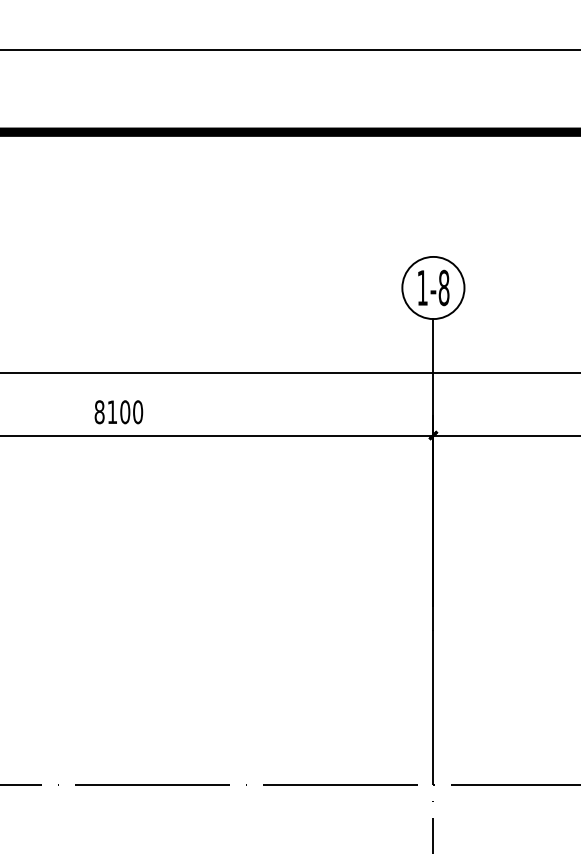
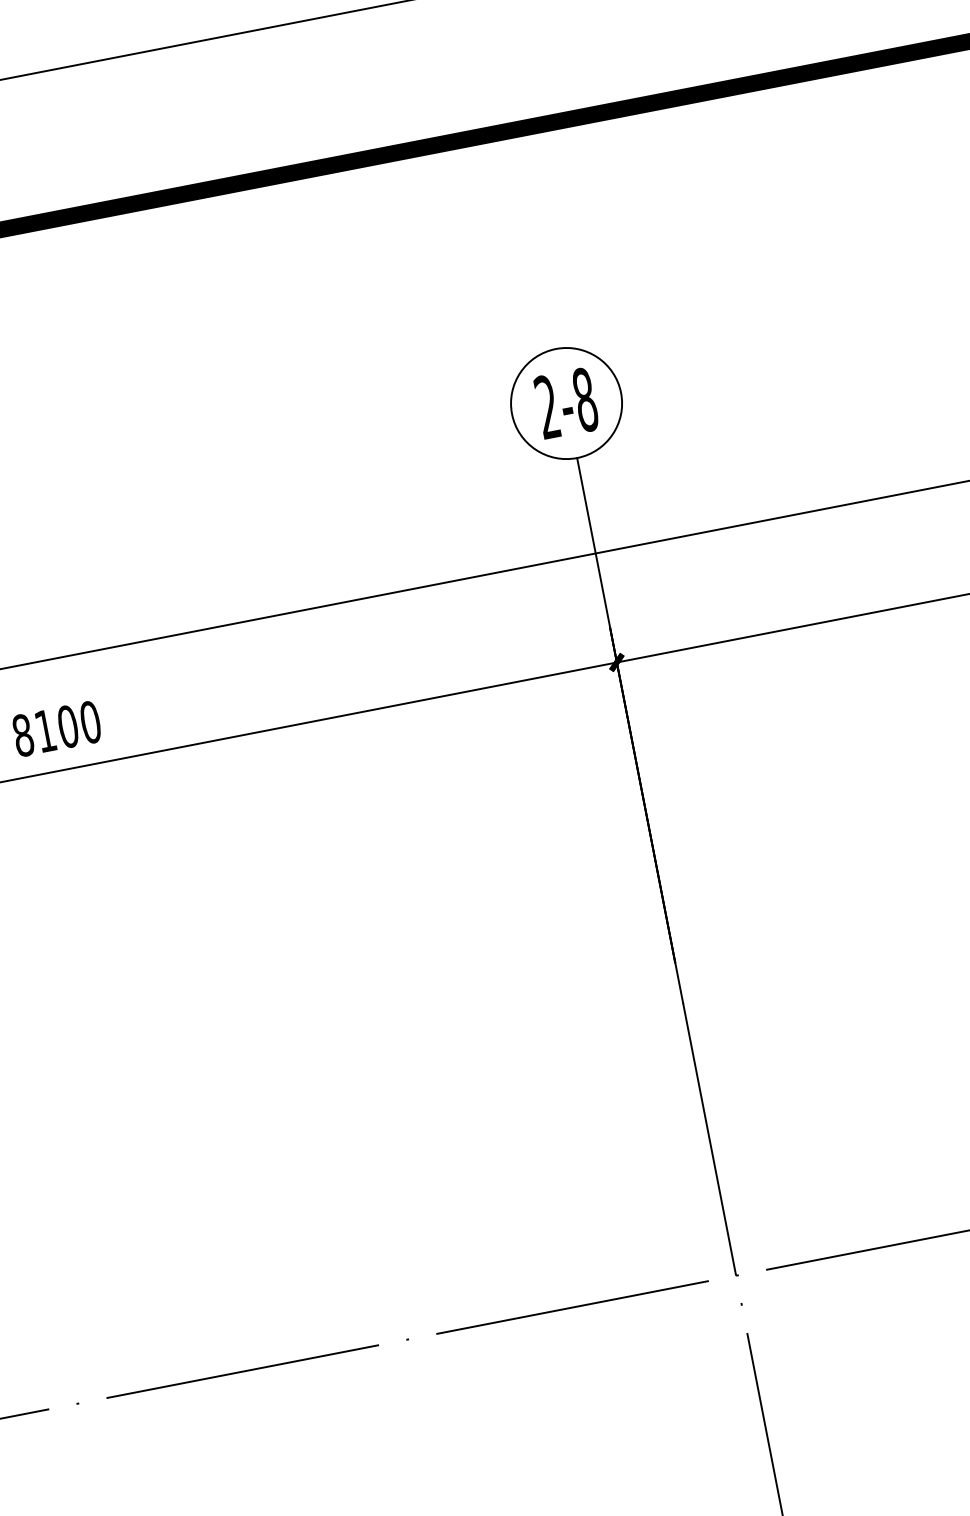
text: (422, 287) -> (547, 406), 1-8 -> 2-8

